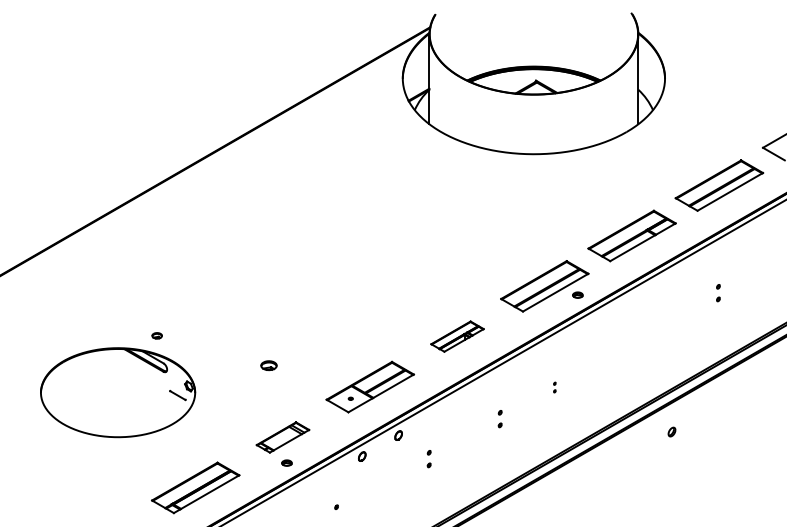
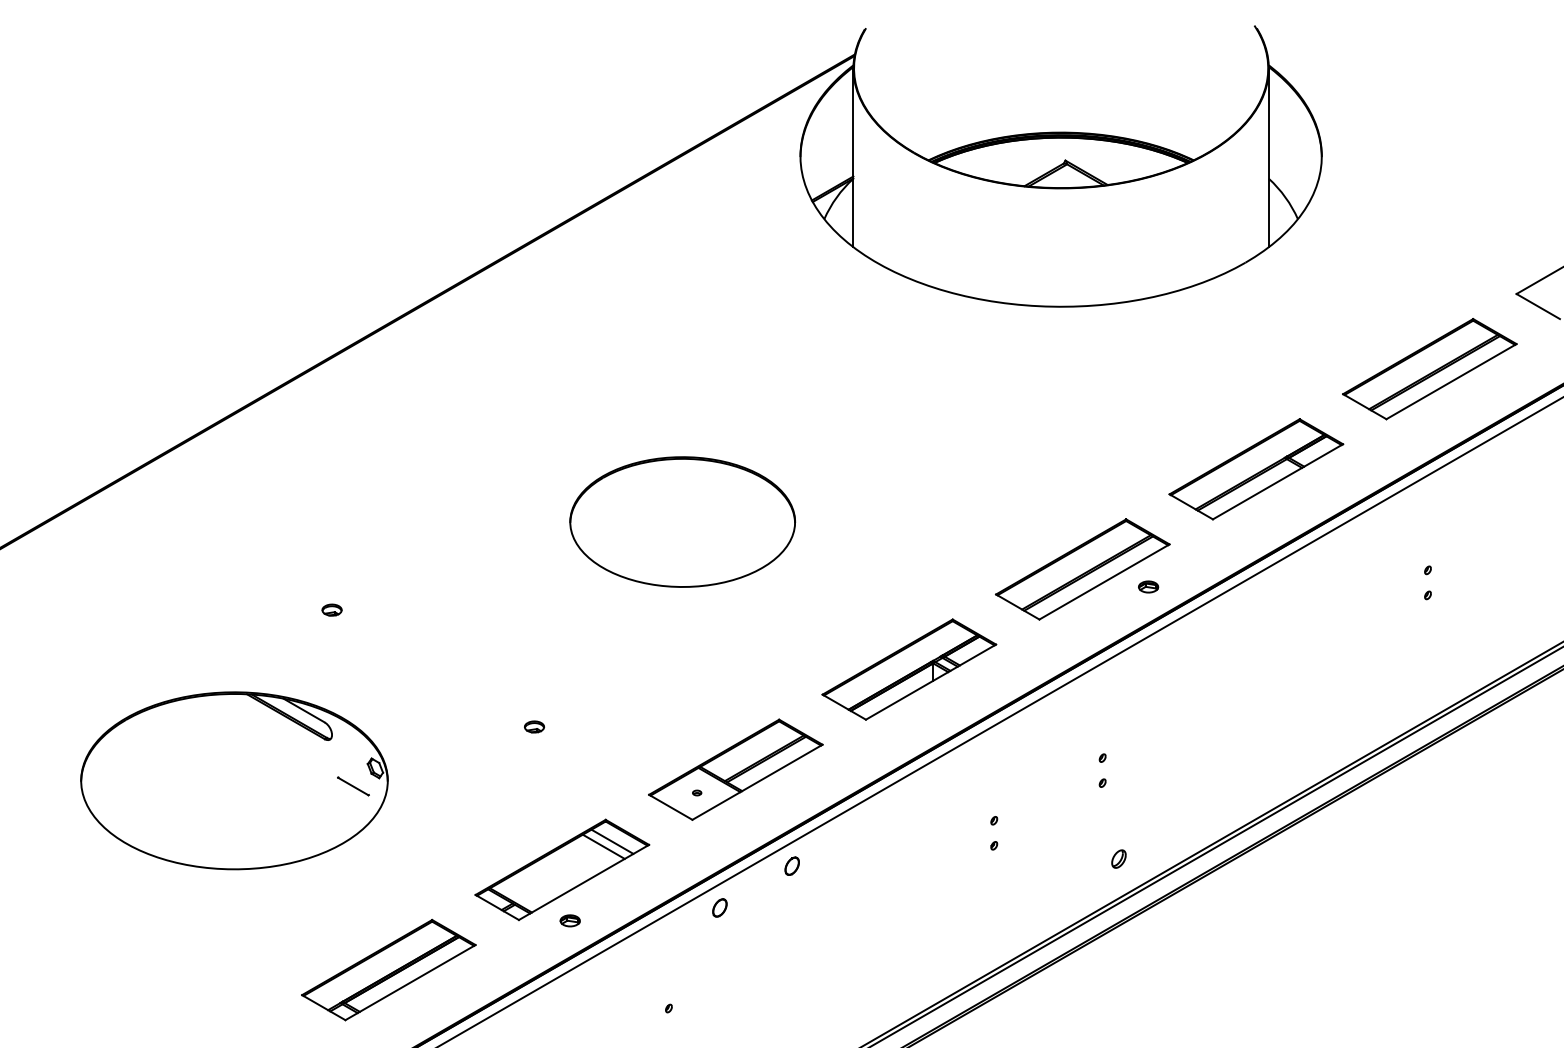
part: (343, 262) -> (682, 522), added
part: (156, 335) -> (330, 609), moved
part: (457, 336) -> (909, 669), size x1.67
part: (268, 365) -> (533, 726), size x0.62
part: (554, 387) -> (1102, 770), size x1.67
part: (671, 431) -> (1117, 857), moved
part: (282, 437) -> (561, 869), size x1.67
part: (428, 459) -> (851, 913), removed

